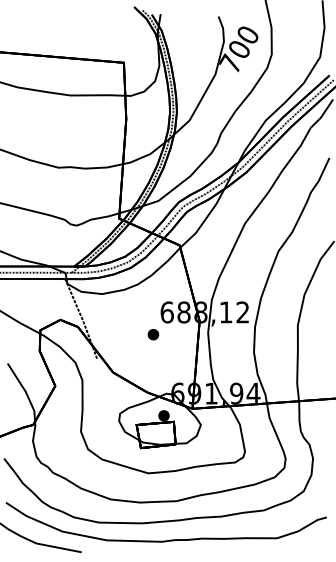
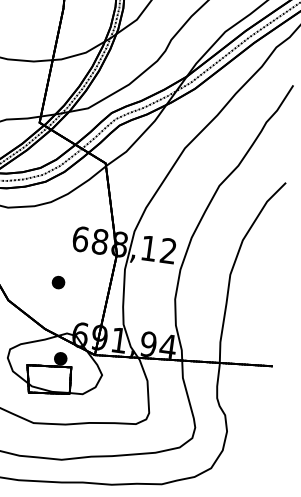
part: (153, 334) -> (58, 282), moved

